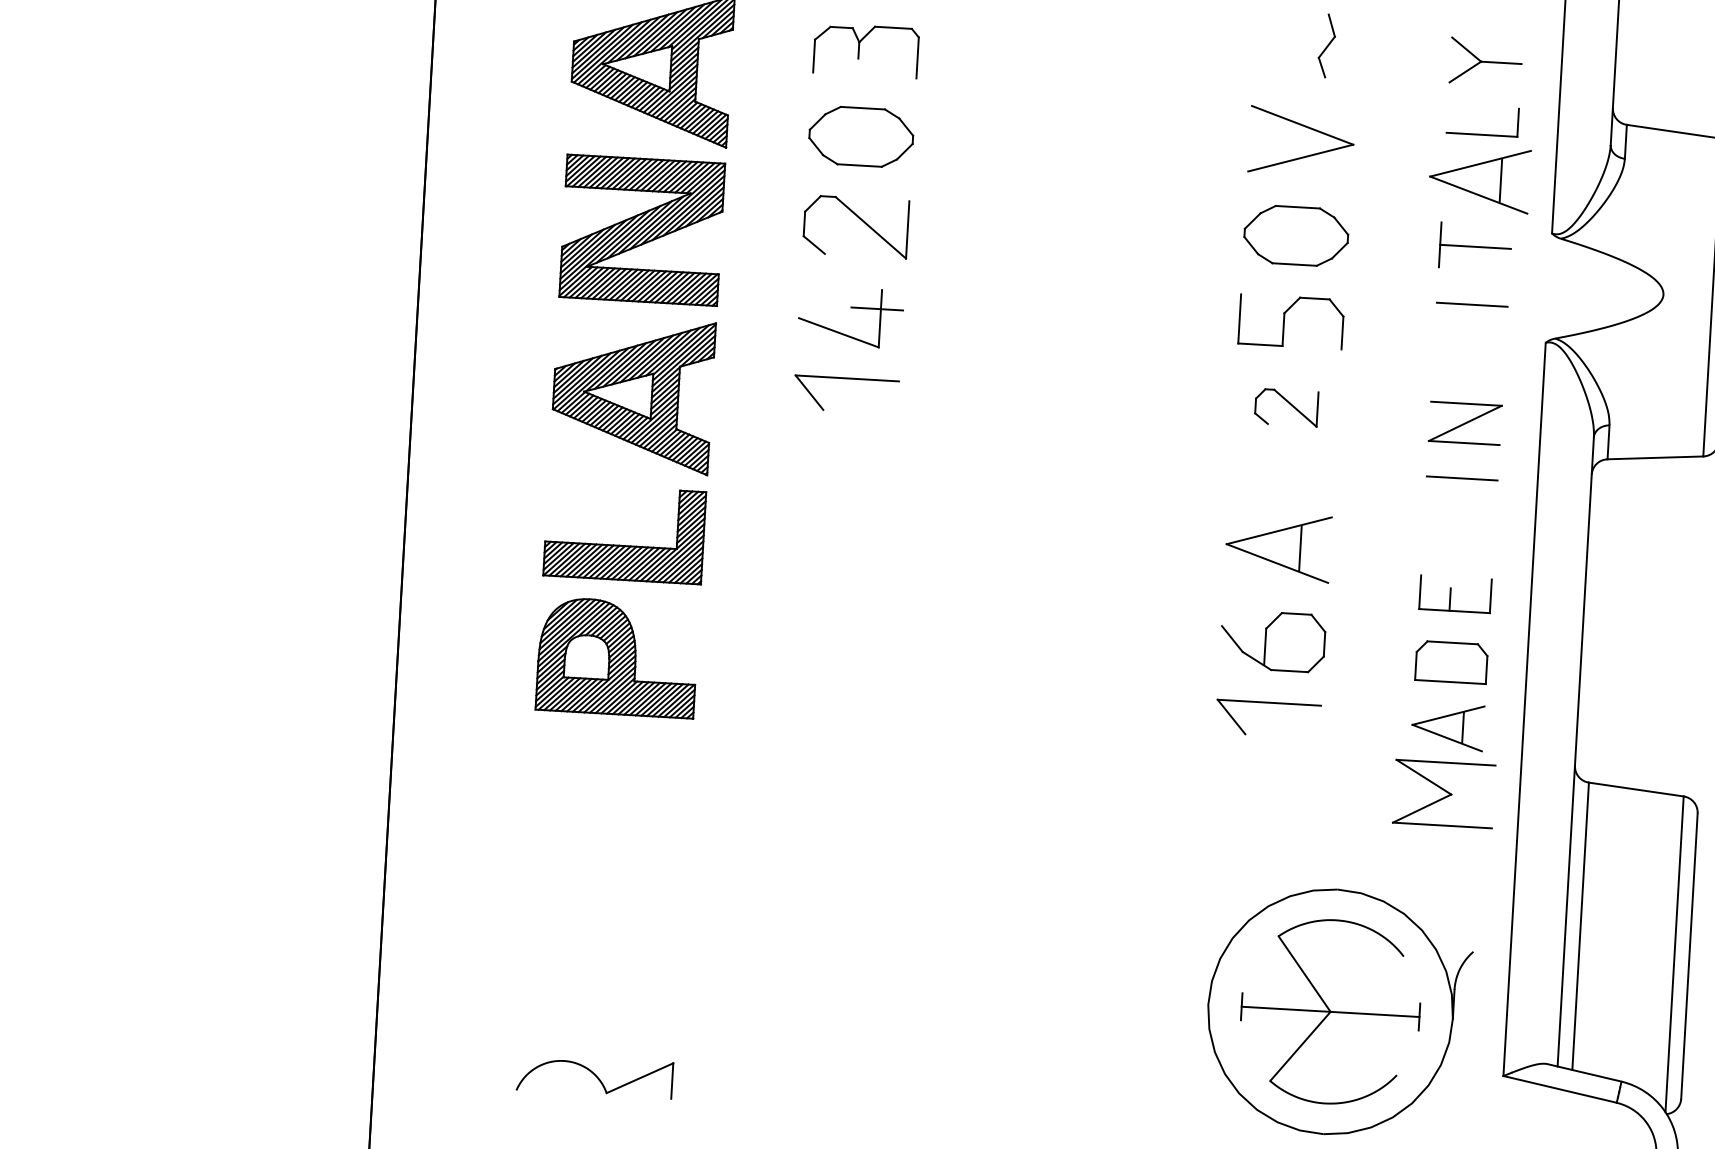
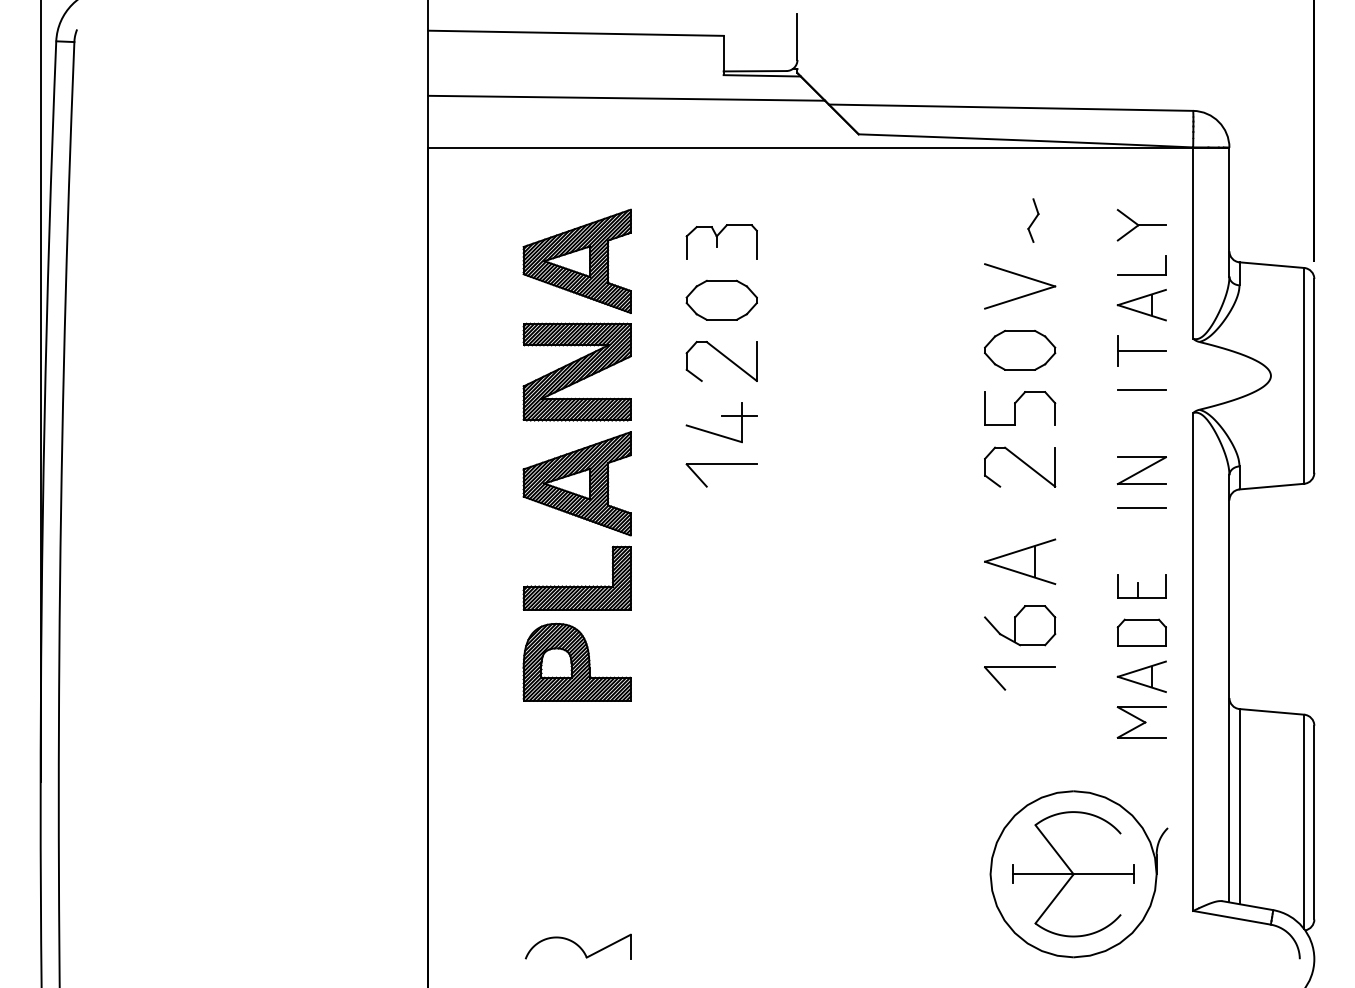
part: (1478, 180) -> (1141, 305), size x0.71
part: (1286, 406) -> (1020, 466), size x1.67
part: (1443, 794) -> (1141, 722), size x0.71

